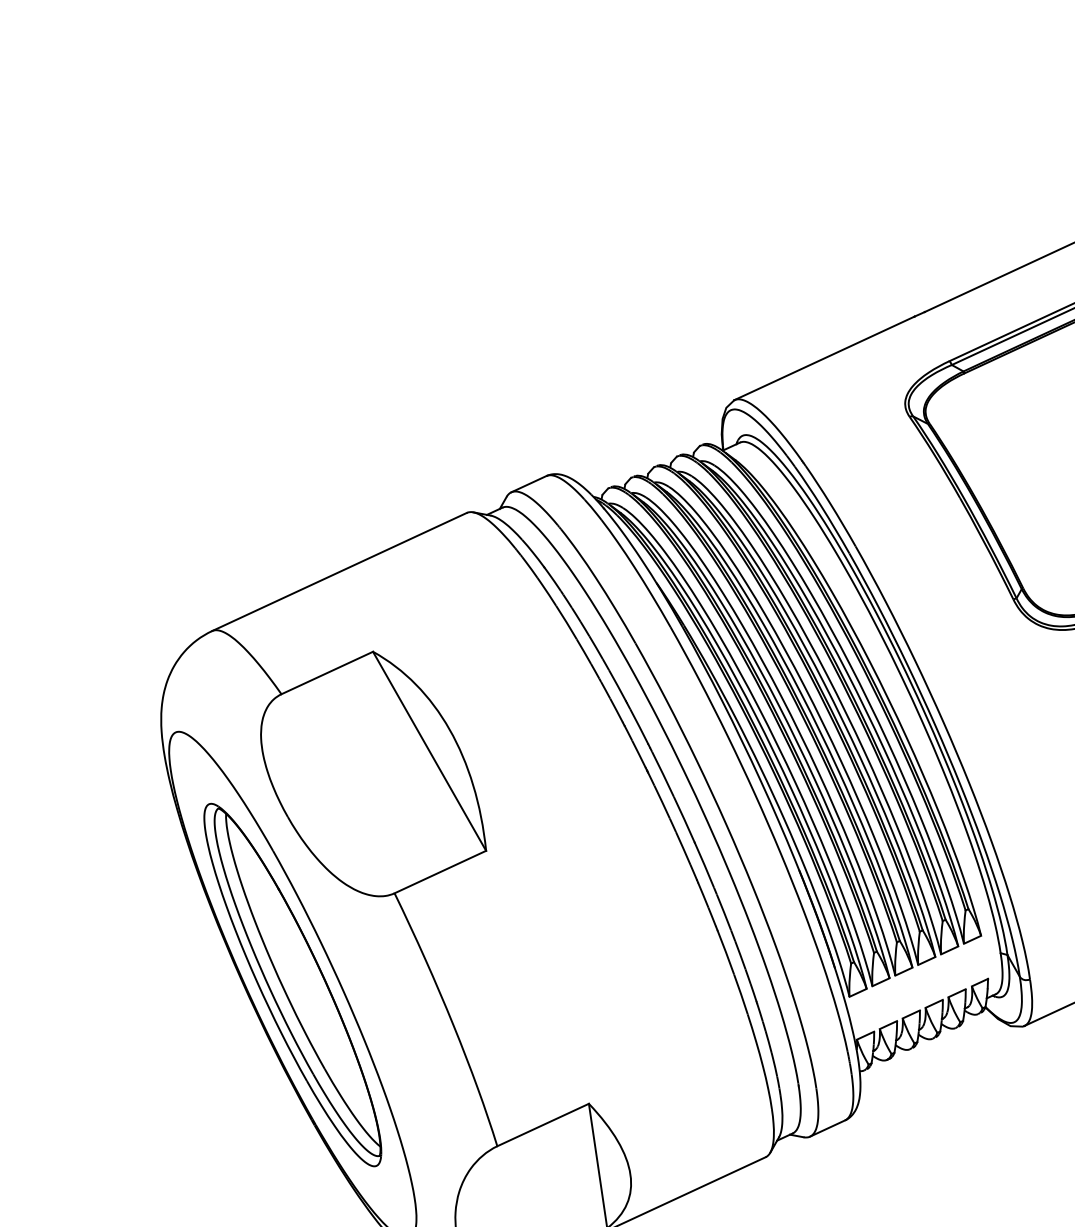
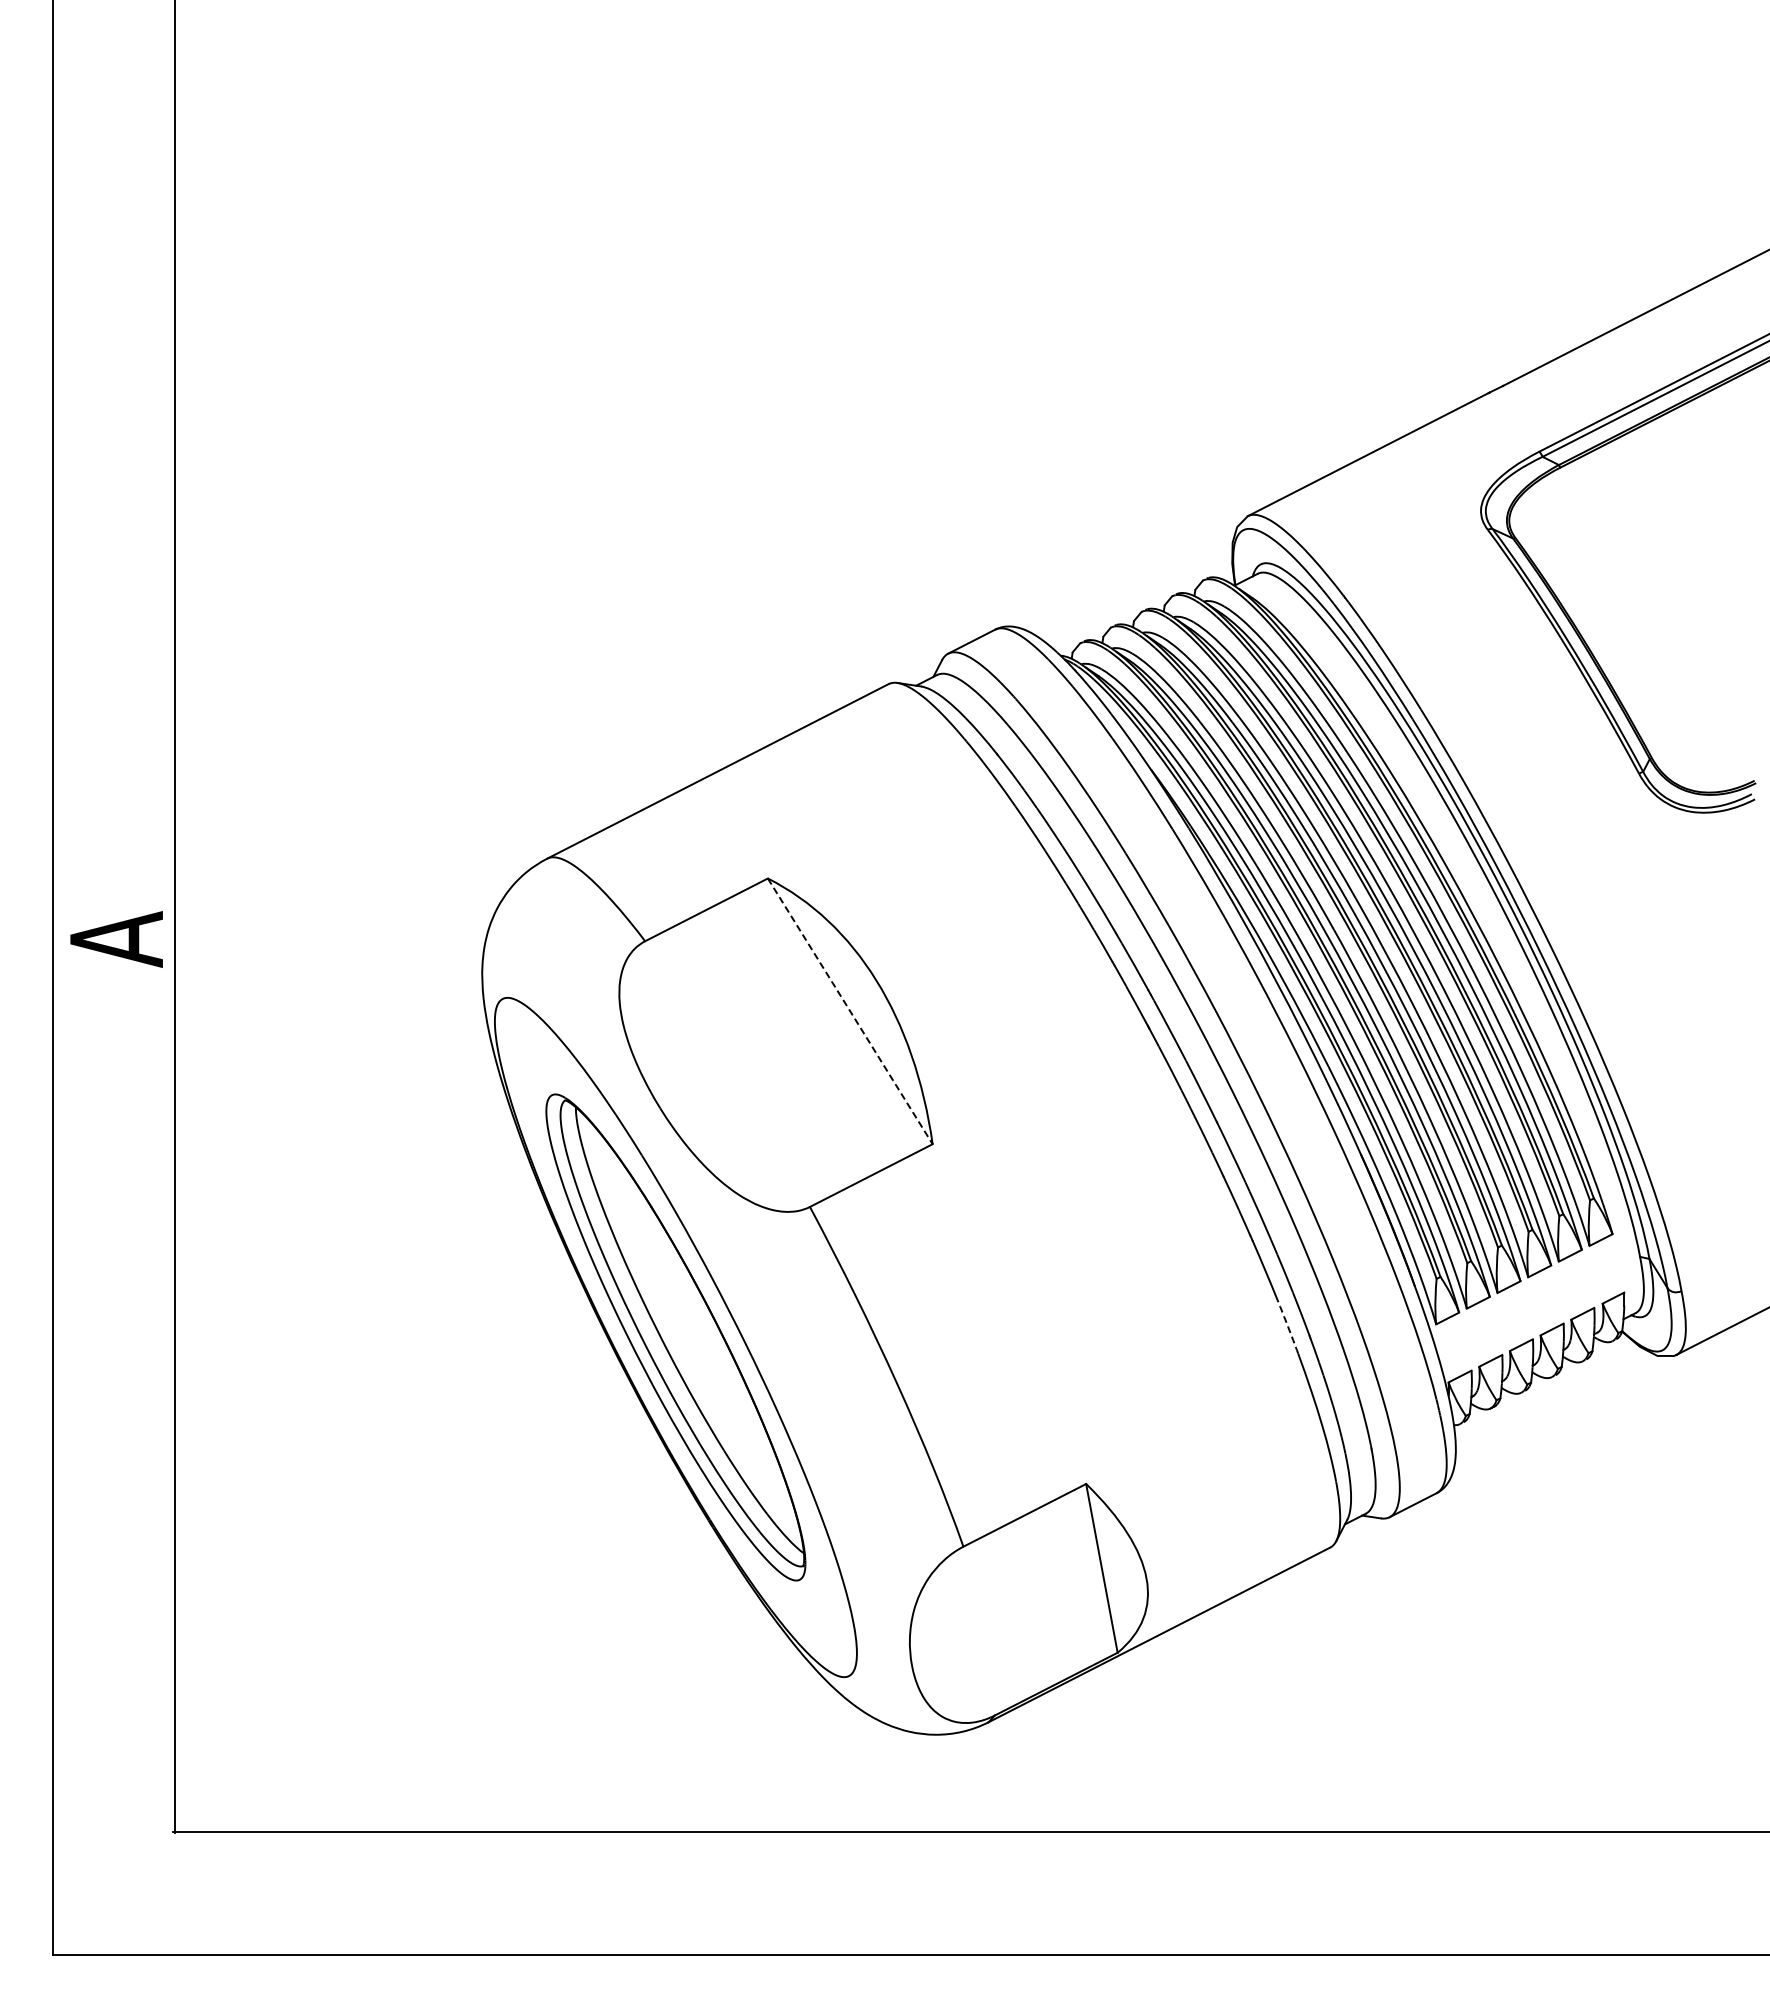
line: (429, 751) -> (850, 1011), solid -> dashed
arc: (741, 994) -> (1288, 1326), solid -> dashed

